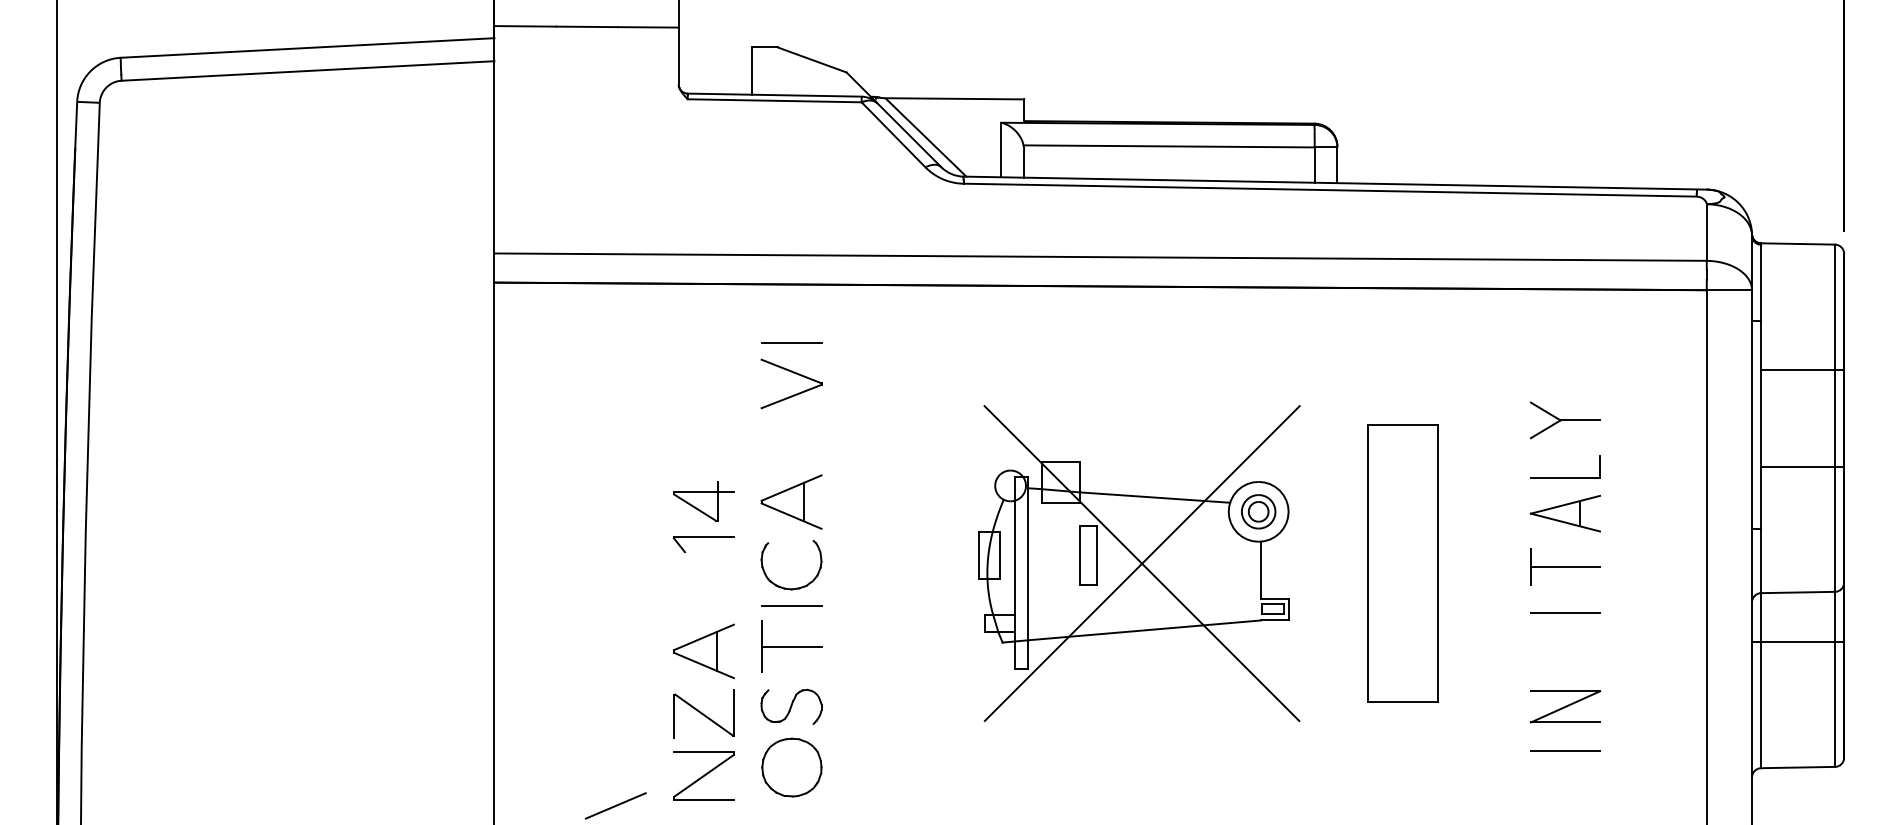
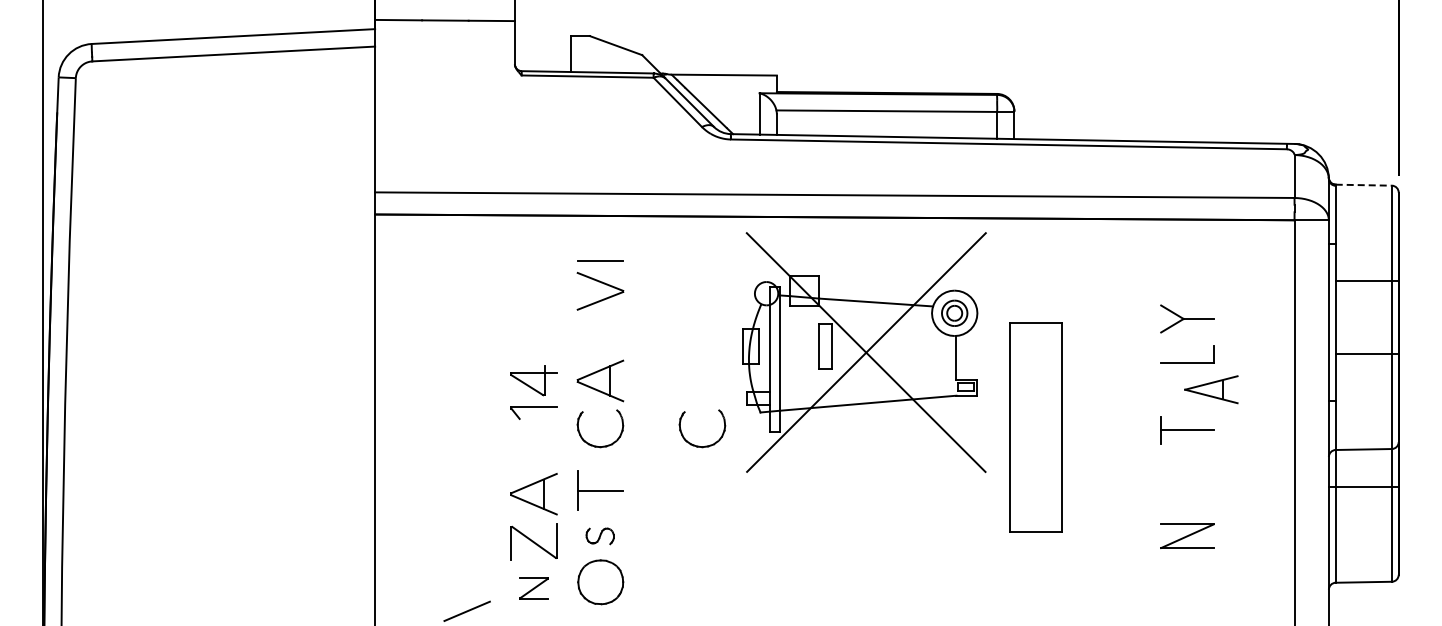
line: (1799, 244) -> (1364, 185), solid -> dashed
part: (1565, 513) -> (1211, 389), moved
part: (1139, 563) -> (864, 352), moved
part: (1402, 563) -> (1035, 427), moved
part: (922, 587) -> (699, 445), added
line: (791, 605) -> (600, 459), removed
line: (1565, 612) -> (1187, 464), removed
part: (790, 707) -> (599, 536), size x0.6
line: (1565, 750) -> (1187, 569), removed
part: (703, 775) -> (533, 588), size x0.6

